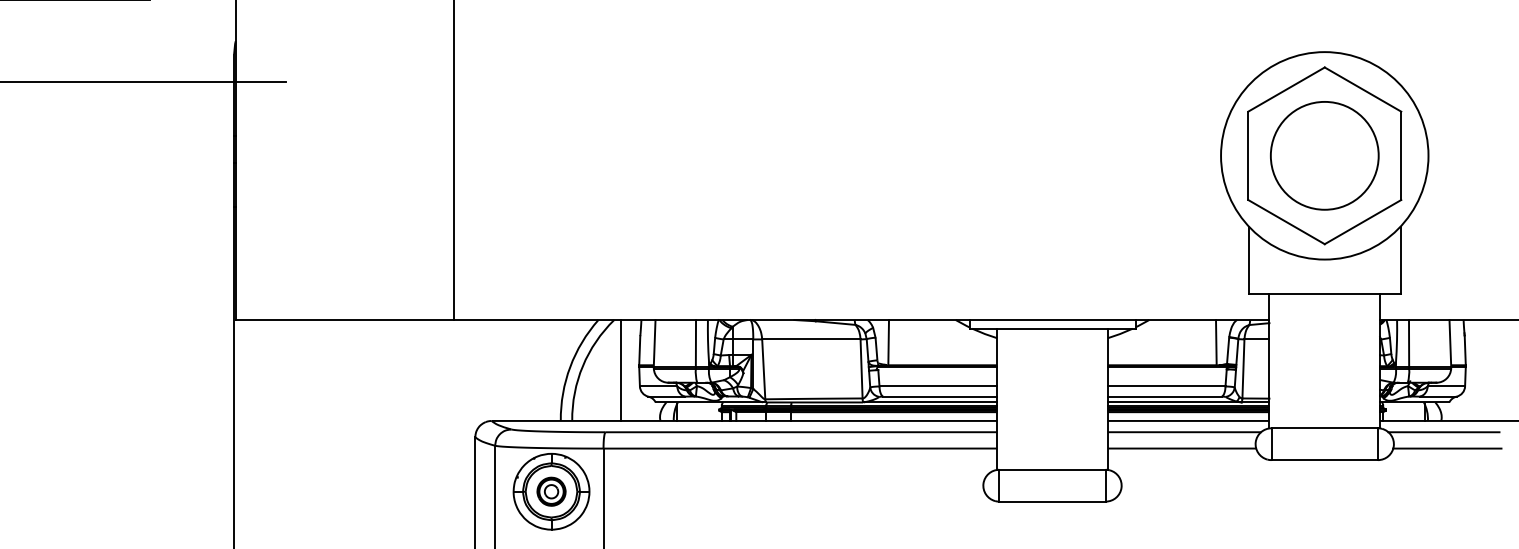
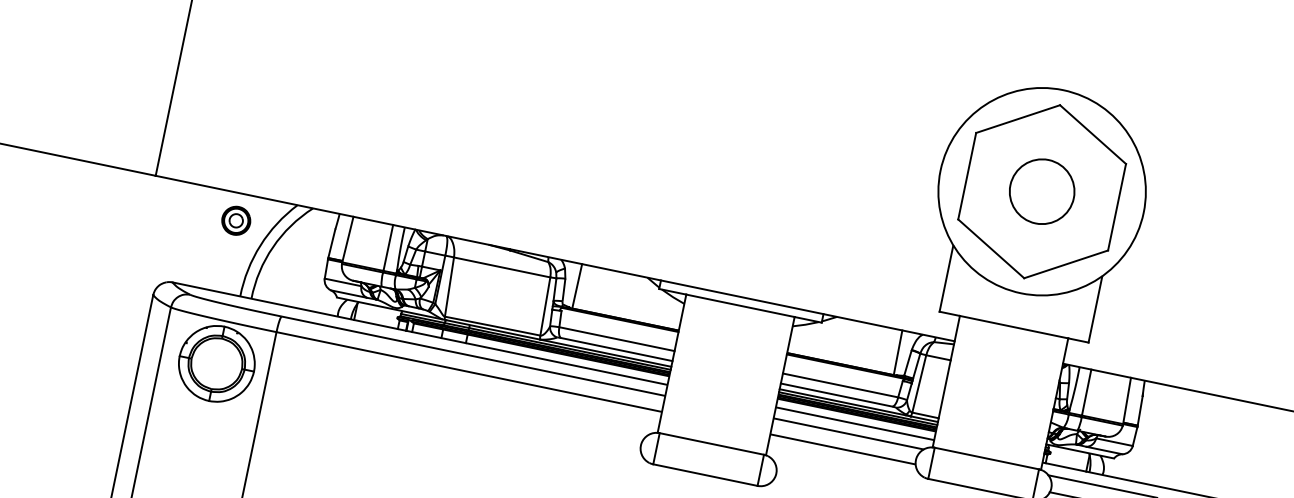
circle: (1324, 155) -> (1041, 191), size x0.6
line: (620, 370) -> (308, 259), removed
part: (551, 491) -> (236, 220), moved

